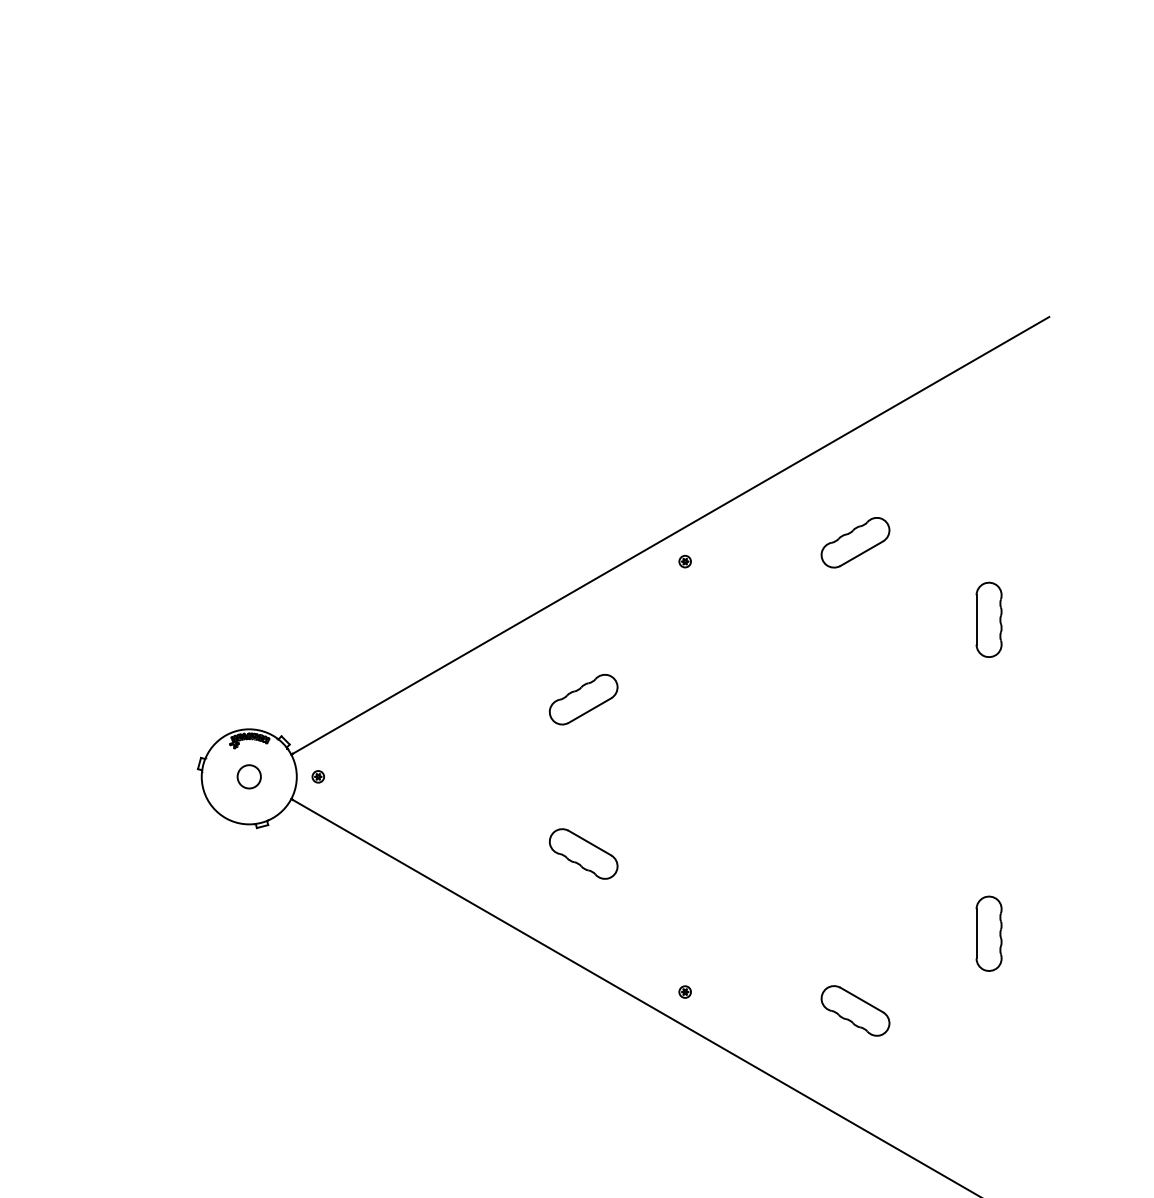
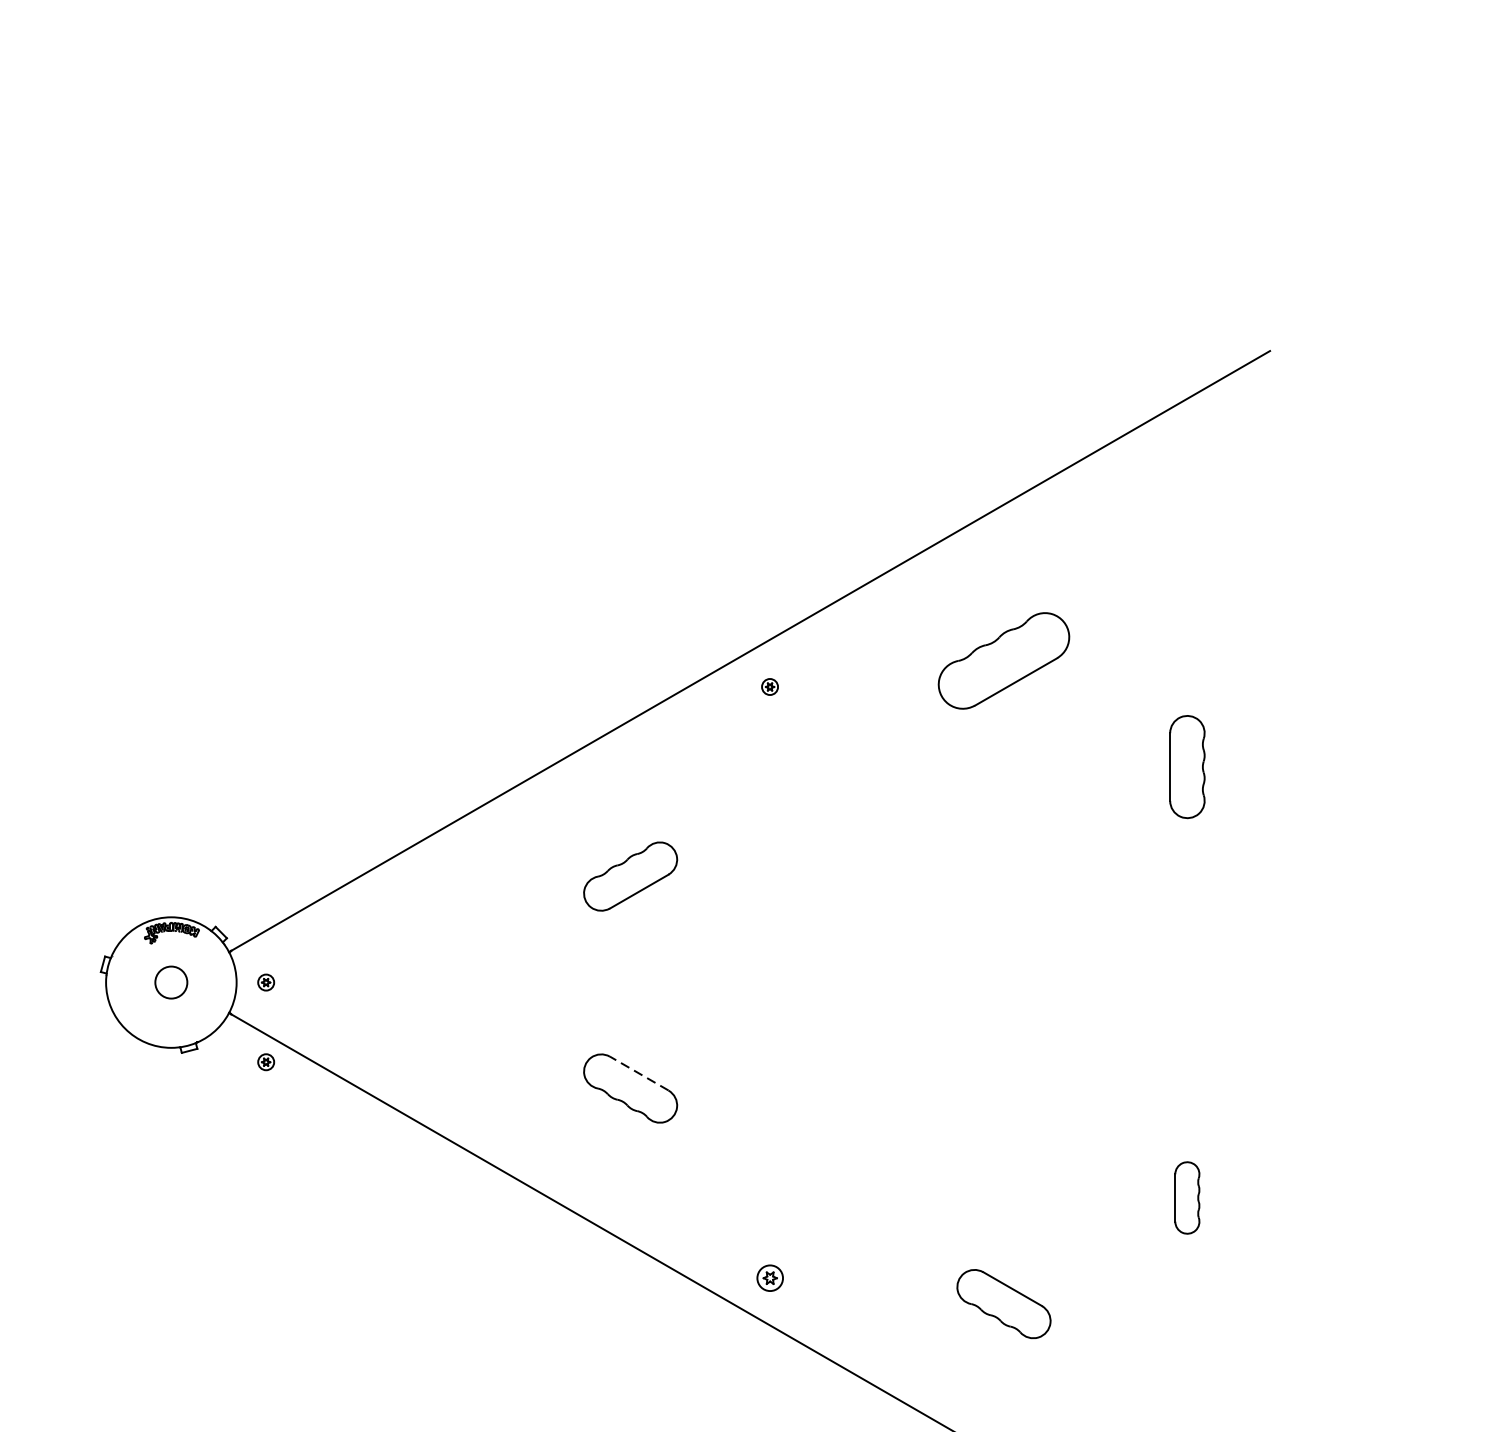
part: (855, 542) -> (1003, 660), size x1.4
part: (317, 834) -> (265, 1061), added
line: (589, 843) -> (638, 1074), solid -> dashed
part: (988, 933) -> (1186, 1197), size x0.7
part: (684, 991) -> (769, 1277), size x1.6

